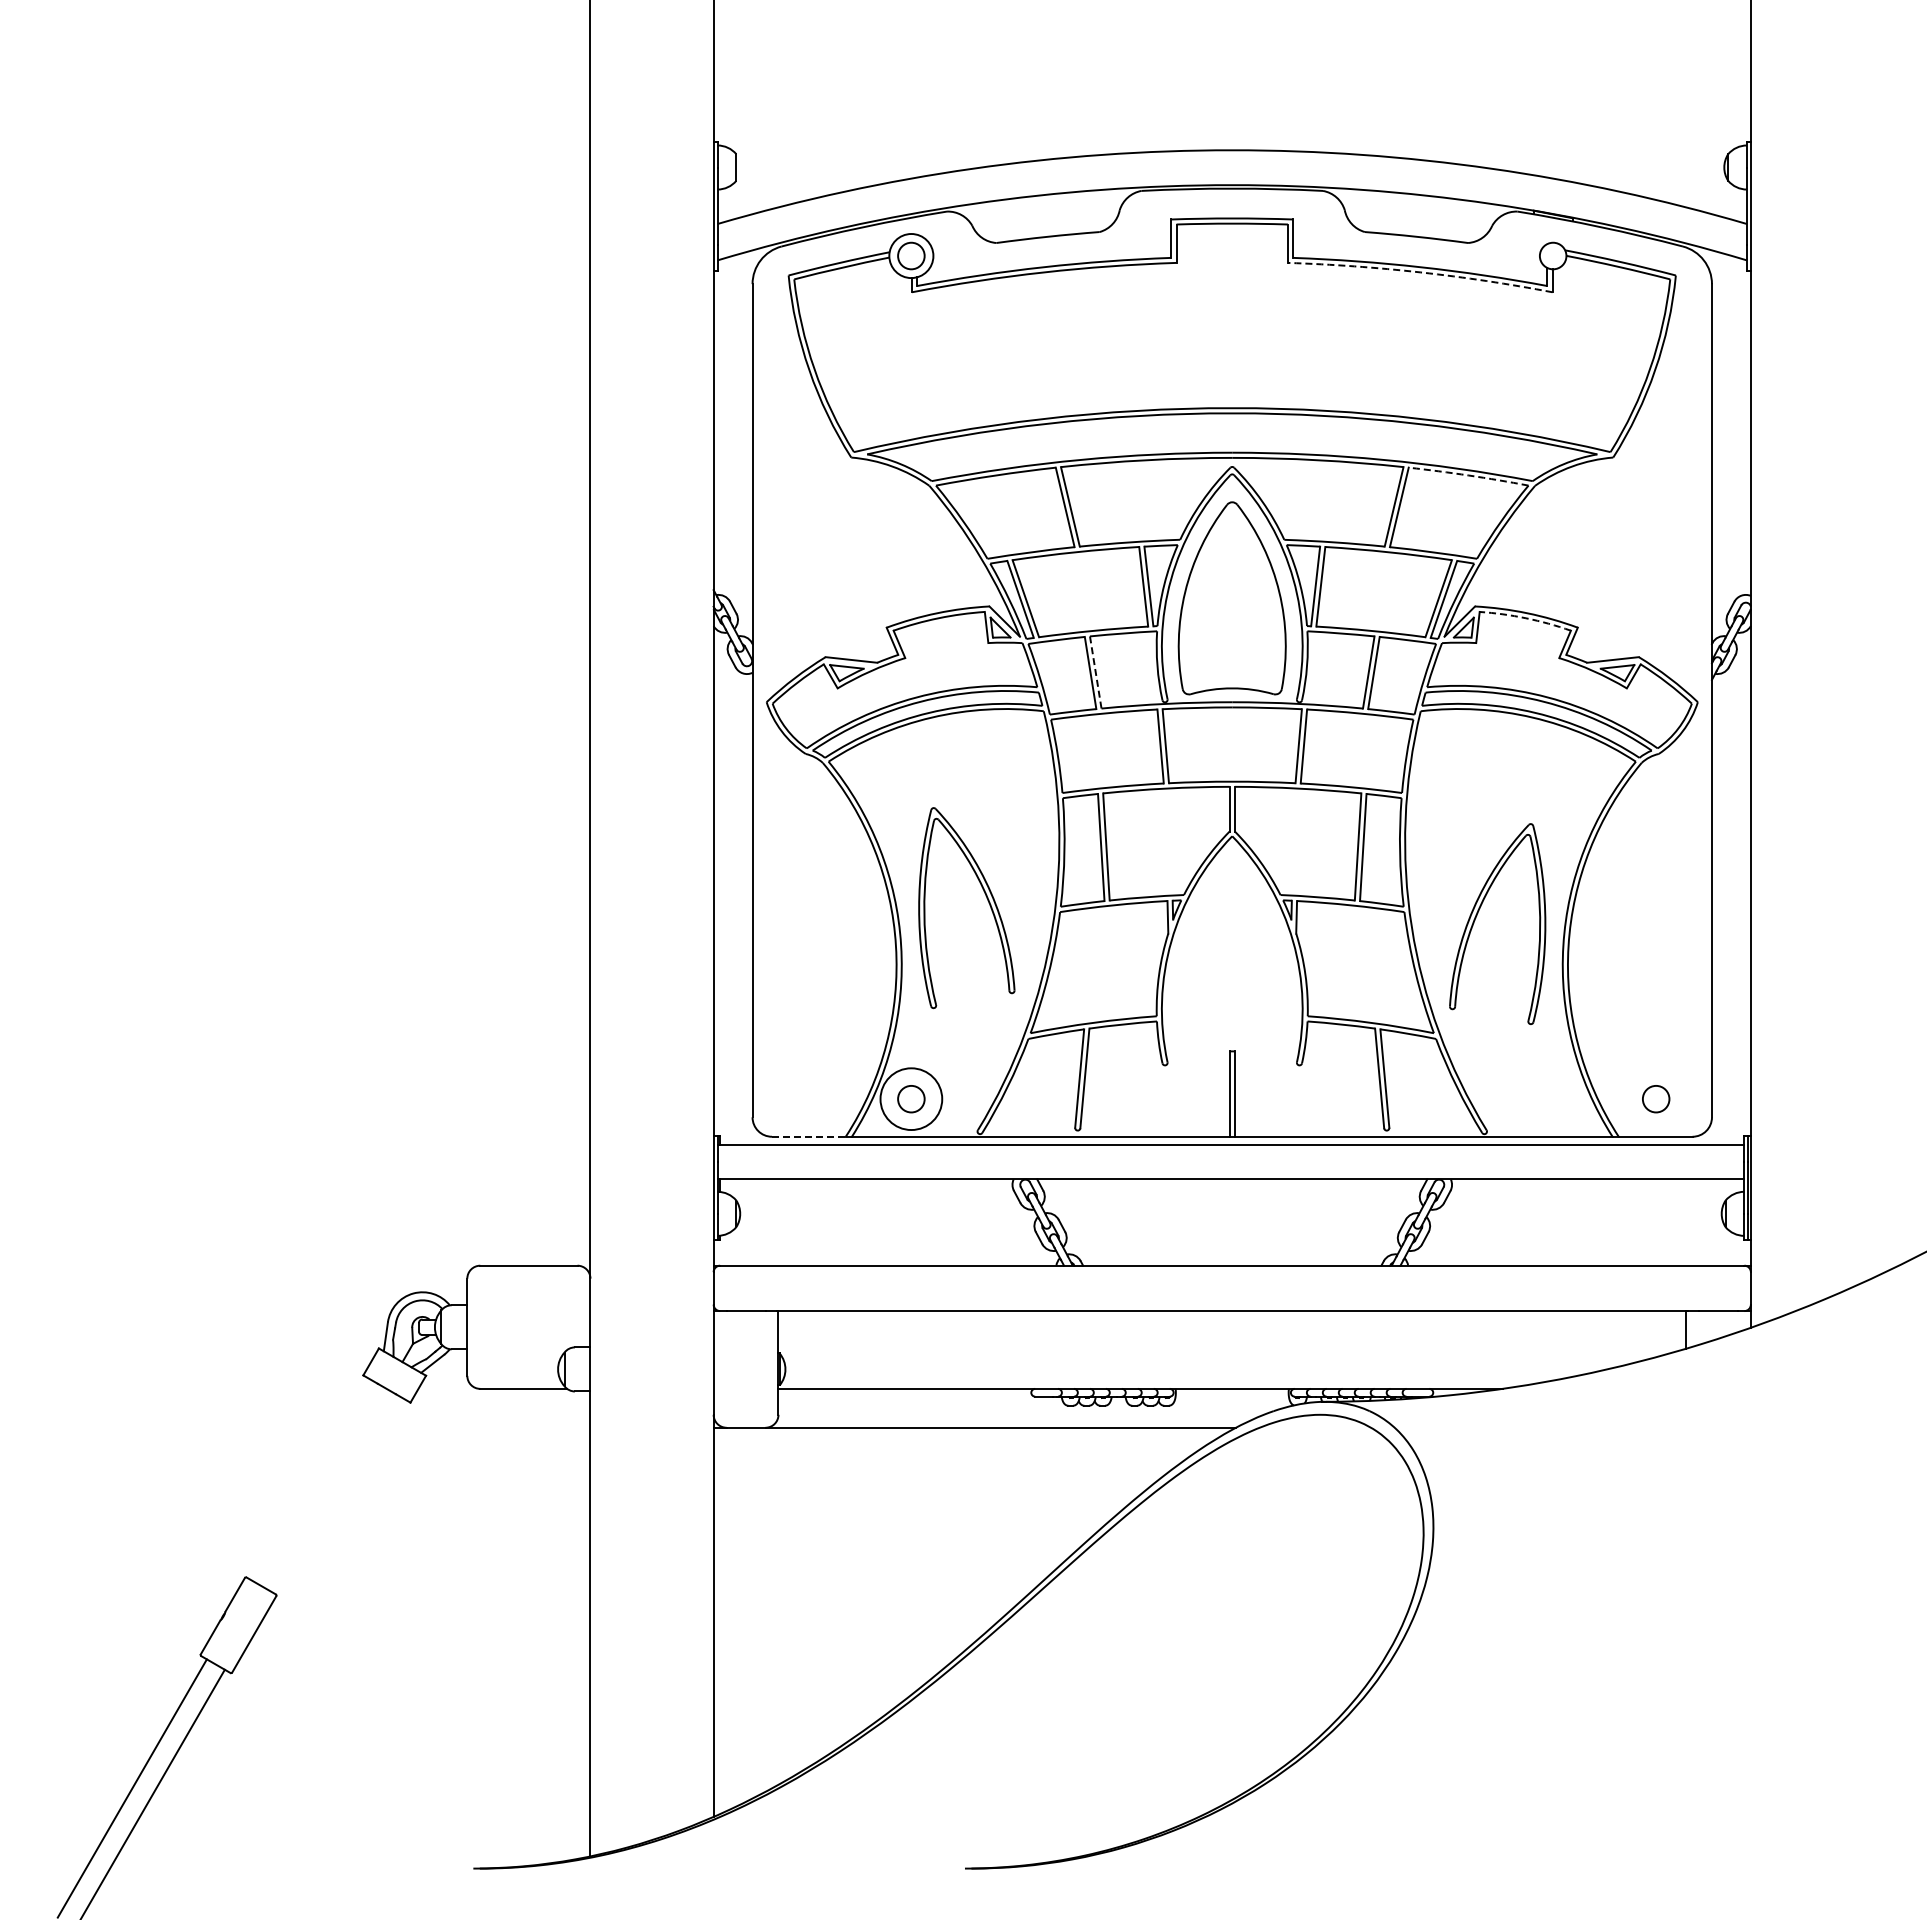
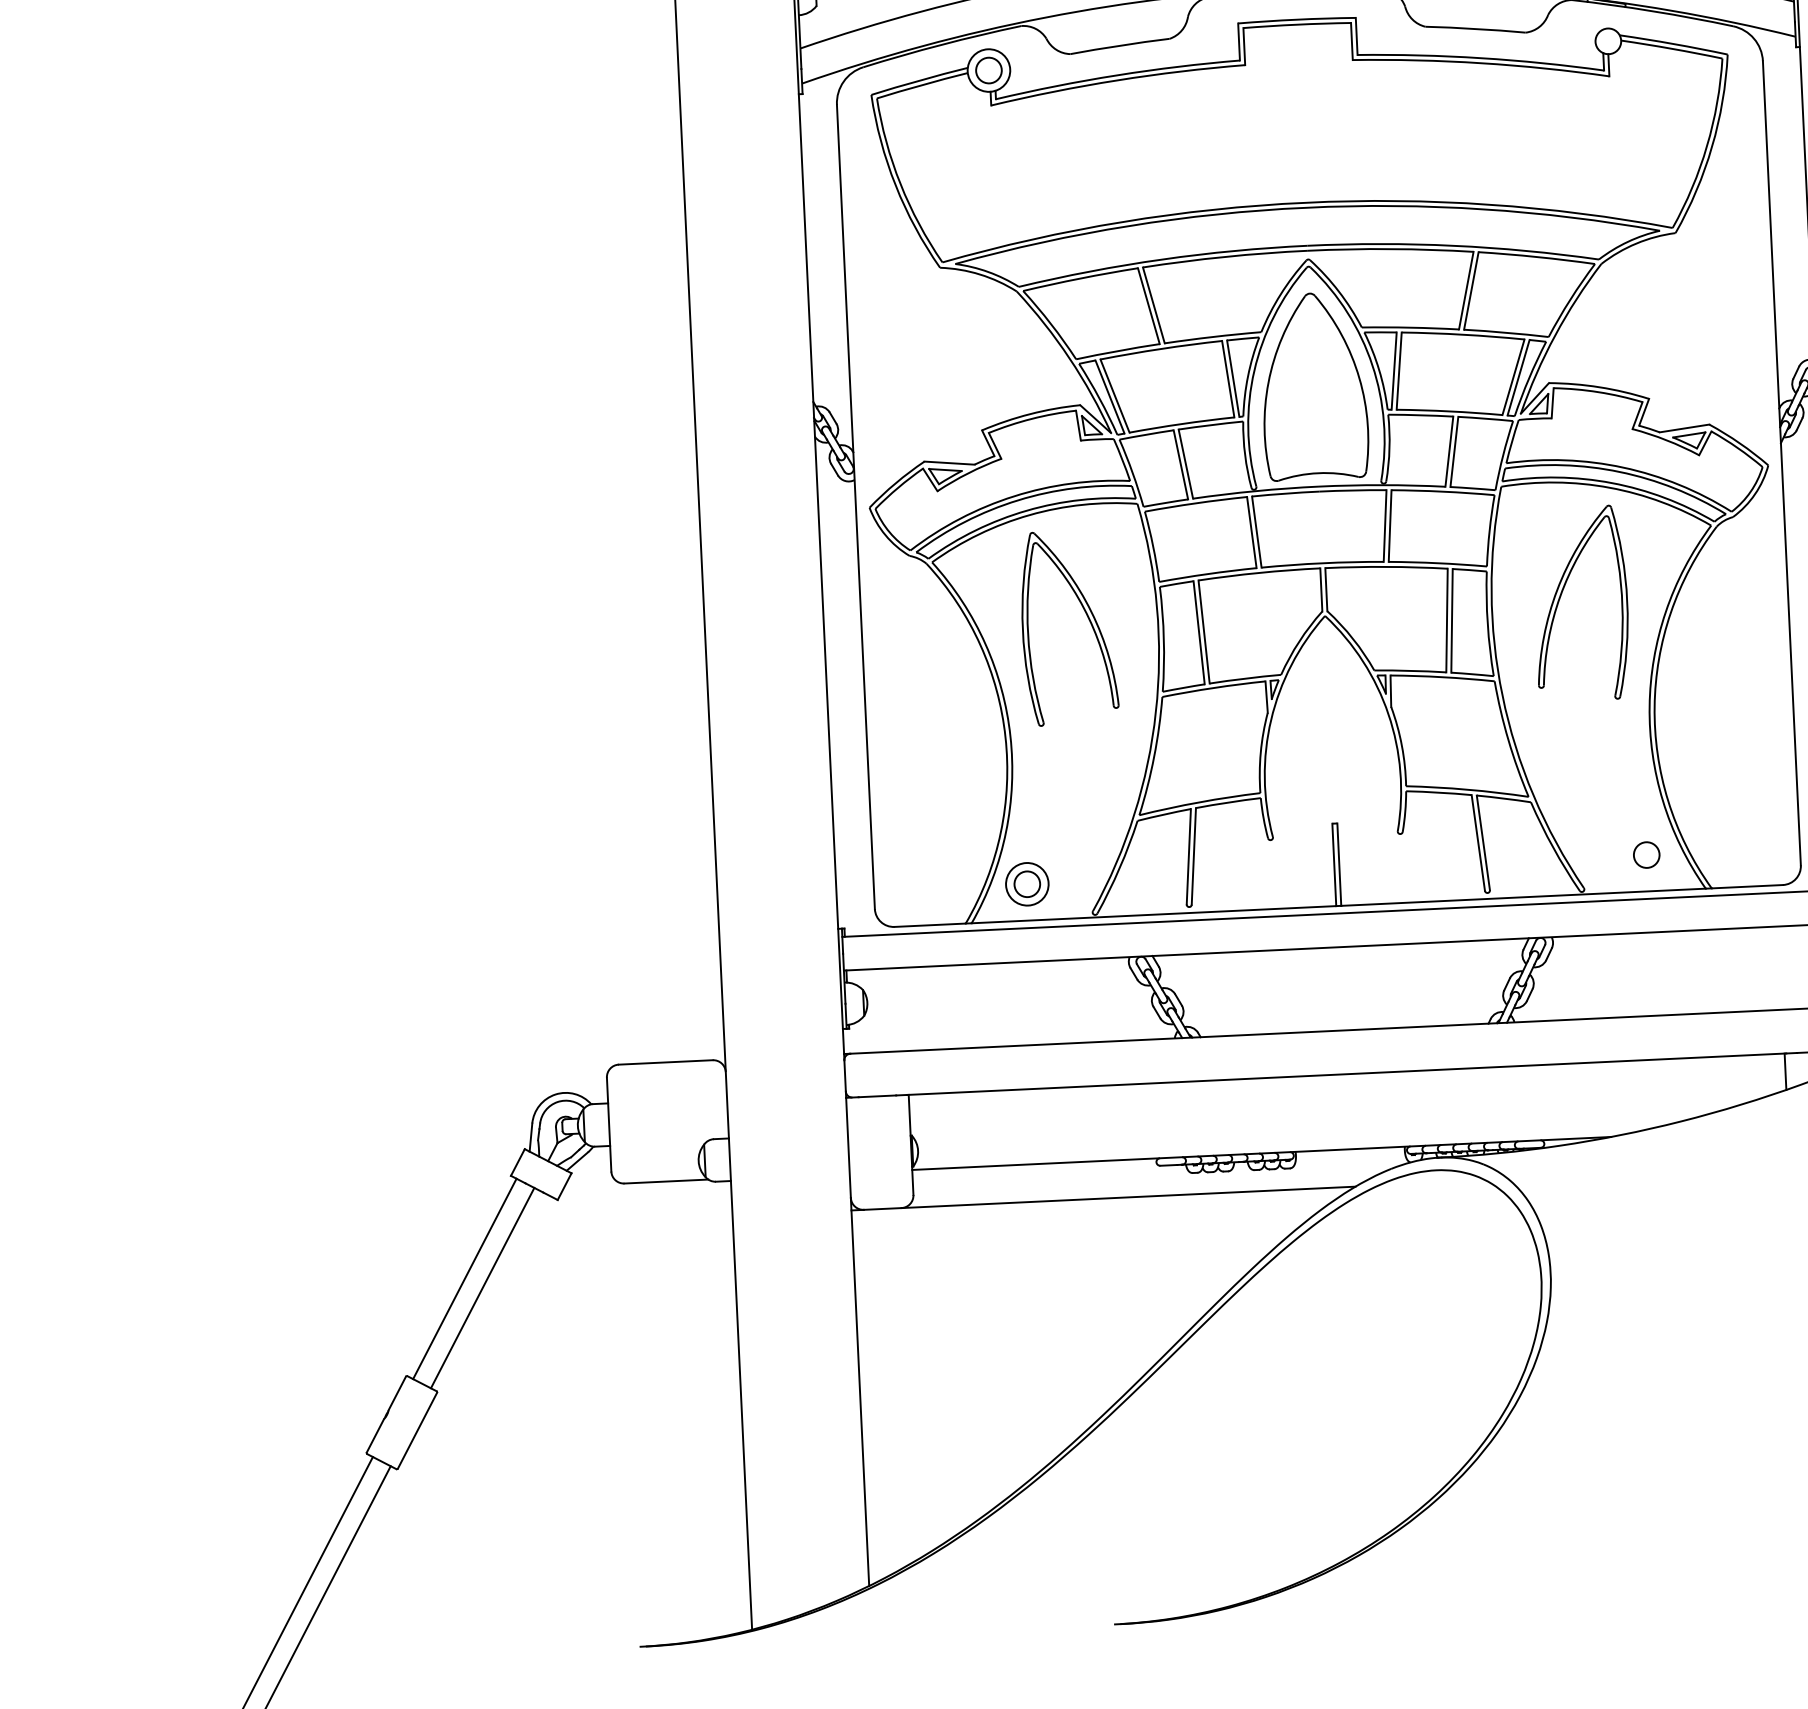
arc: (1420, 272) -> (1481, 63), dashed -> solid
arc: (1468, 475) -> (1536, 257), dashed -> solid
arc: (1525, 618) -> (1598, 392), dashed -> solid
line: (1095, 672) -> (1185, 464), dashed -> solid
part: (986, 898) -> (1087, 617), moved
part: (1478, 913) -> (1562, 594), moved
circle: (911, 1099) -> (1027, 884), size x0.71
circle: (1656, 1099) -> (1647, 855), moved
line: (808, 1136) -> (929, 925), dashed -> solid
line: (310, 1479) -> (464, 1278), added
line: (328, 1490) -> (482, 1288), added

